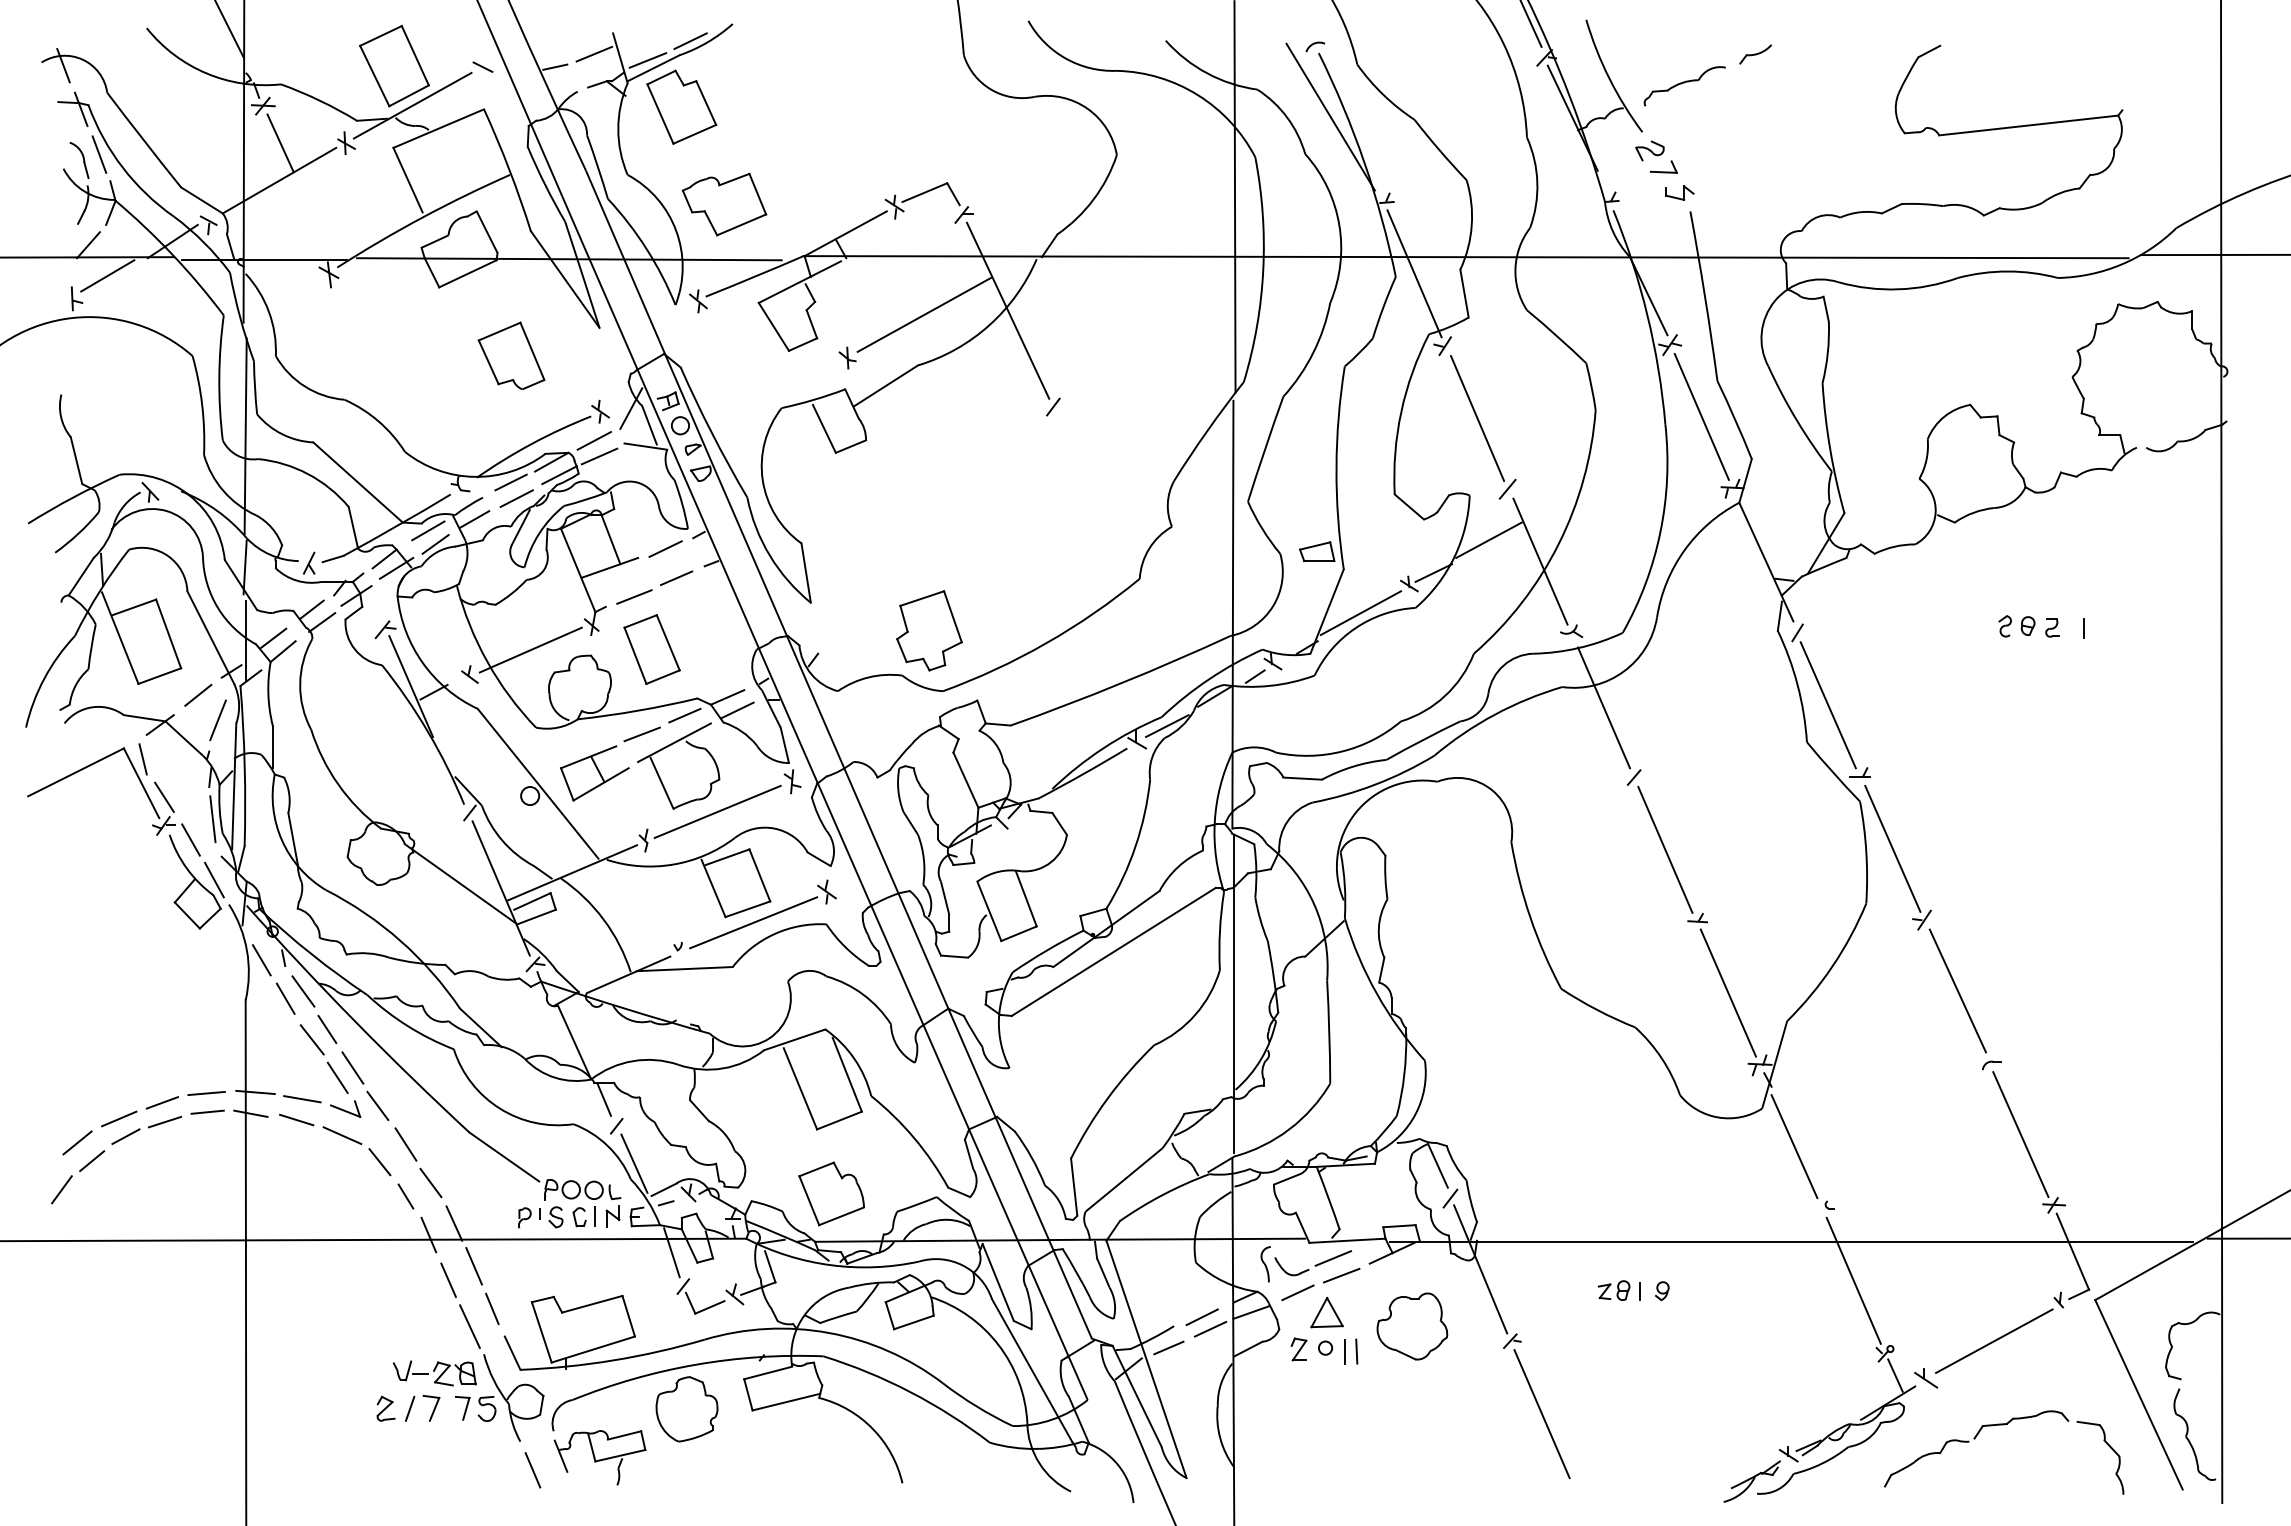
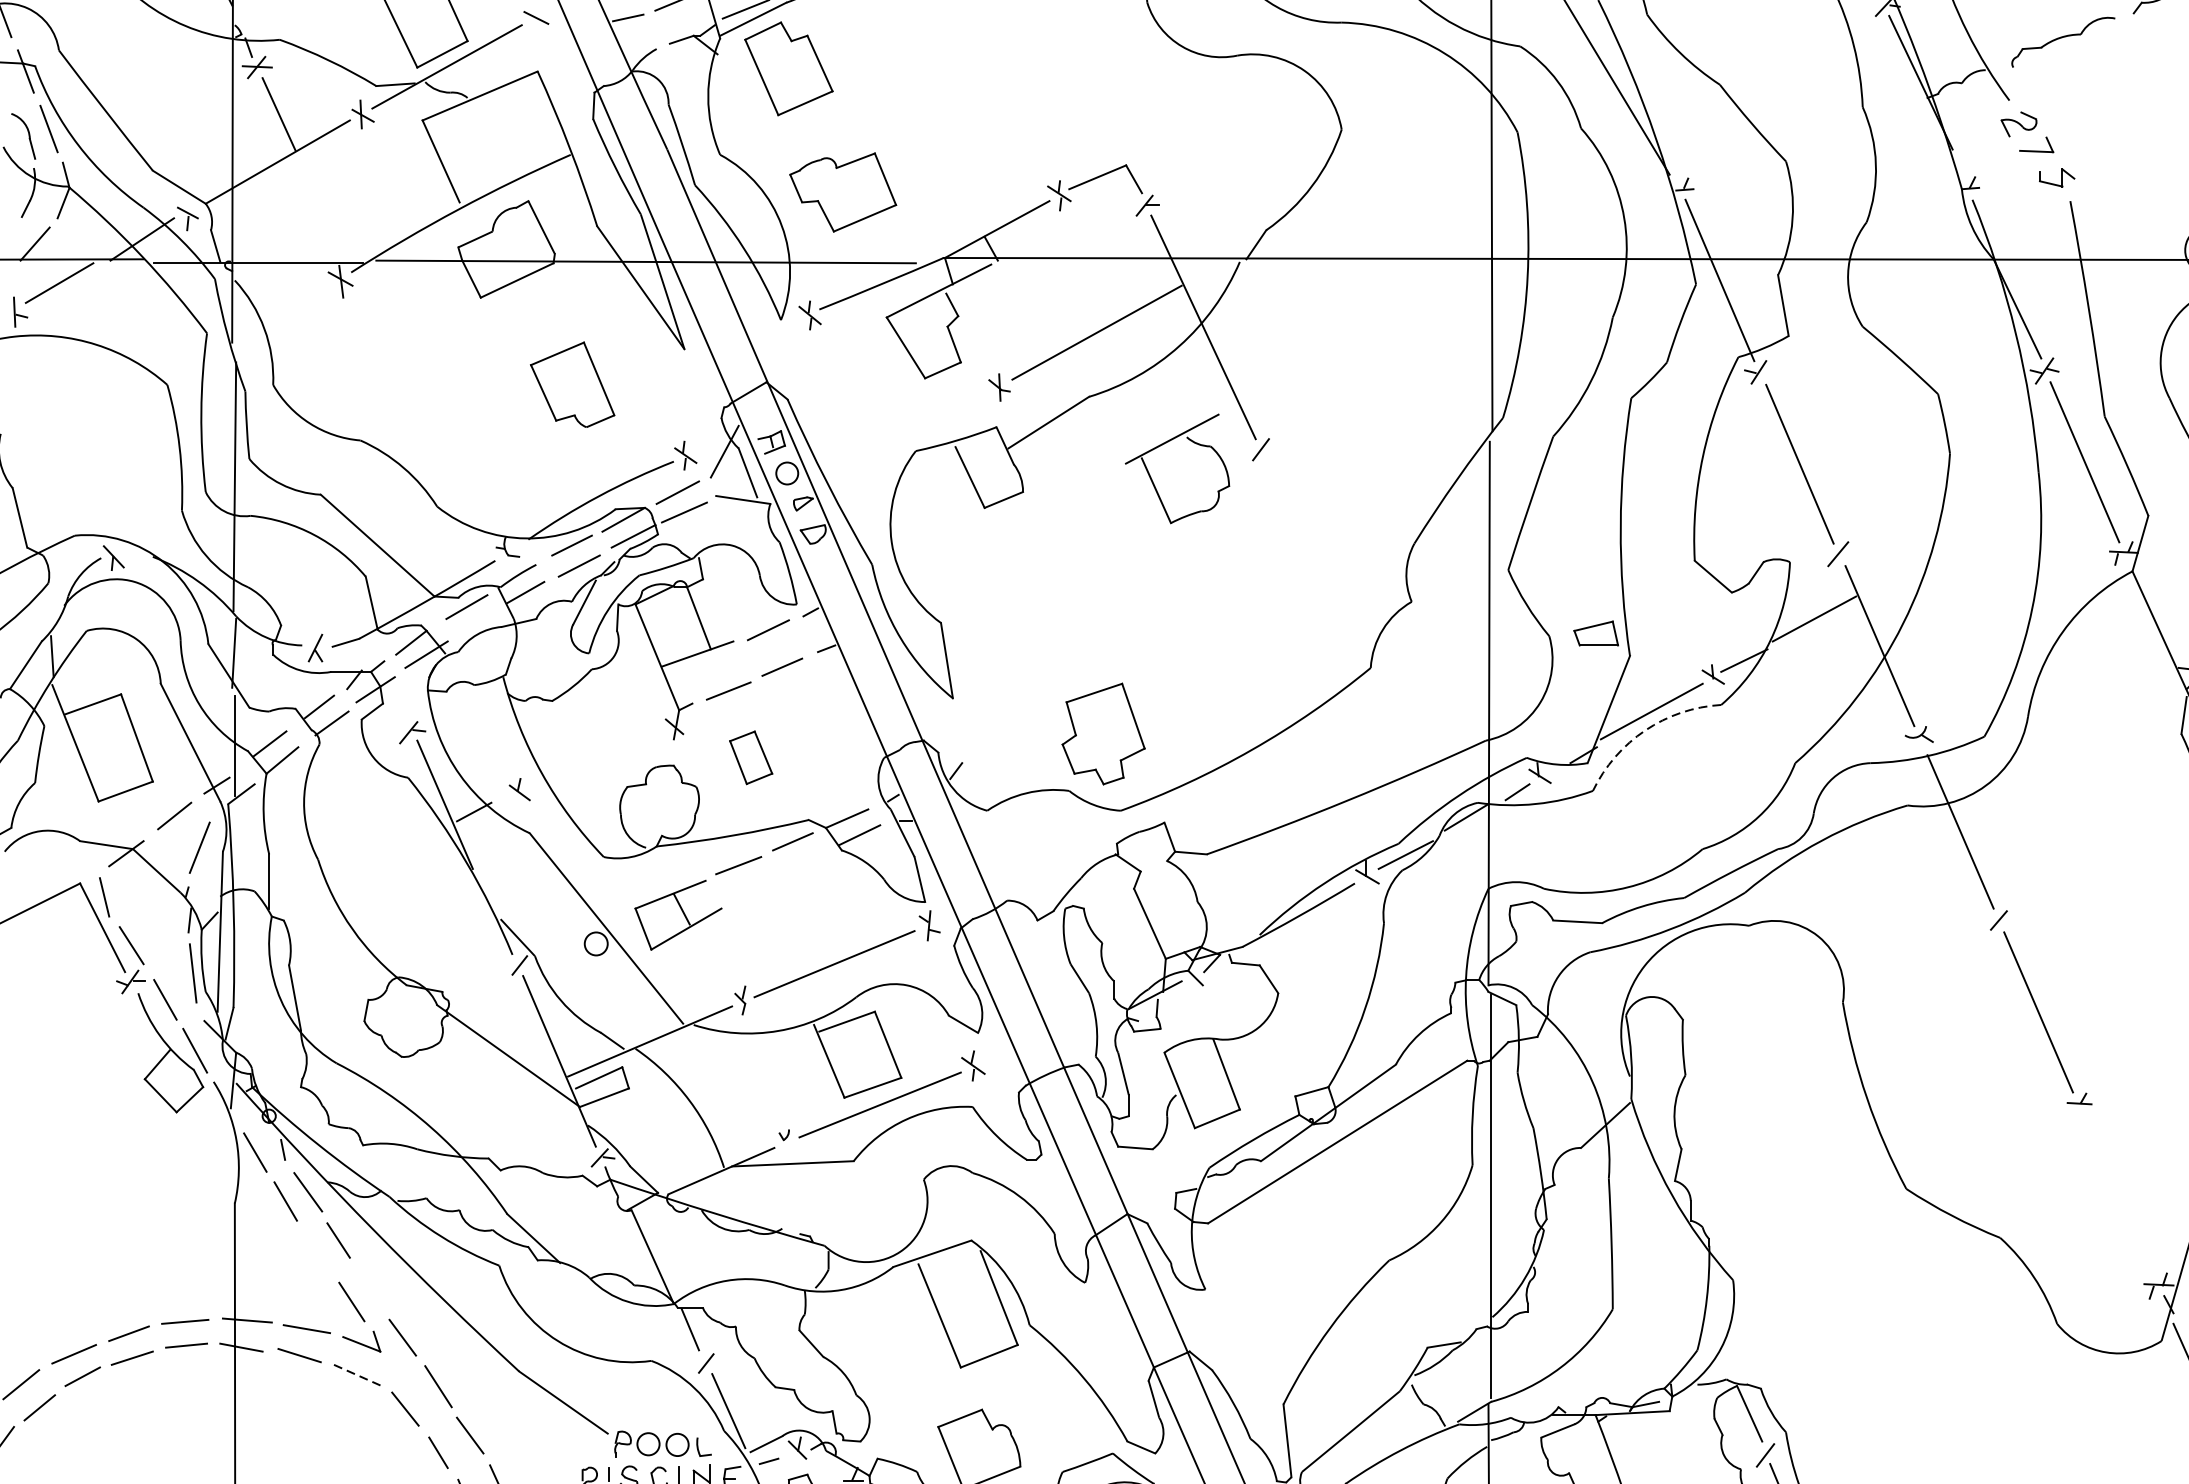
line: (435, 544) -> (476, 624), removed
arc: (1355, 627) -> (1644, 729), solid -> dashed
line: (530, 649) -> (596, 757), removed
part: (651, 649) -> (750, 757), size x0.6
part: (669, 746) -> (1165, 443), moved
line: (1727, 992) -> (2117, 1193), removed
line: (311, 1039) -> (318, 1253), removed
line: (352, 1067) -> (370, 1288), removed
line: (342, 1135) -> (357, 1375), solid -> dashed

